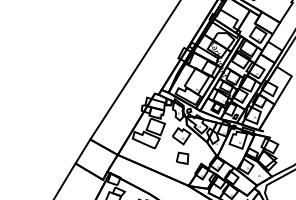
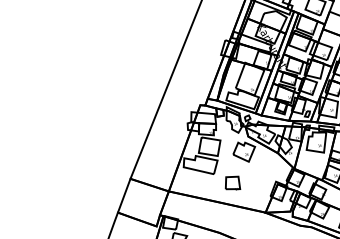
part: (182, 157) -> (231, 182), moved

